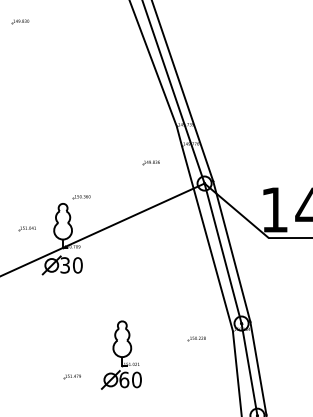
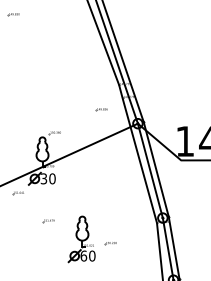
part: (25, 229) -> (17, 193), moved
part: (196, 339) -> (110, 243), moved
part: (71, 377) -> (48, 221), moved

